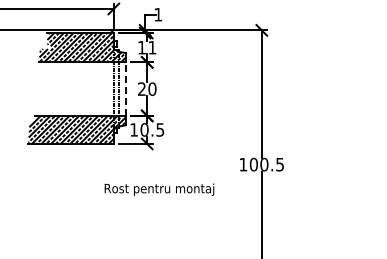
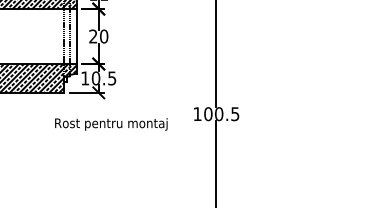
line: (125, 89) -> (76, 36), dashed -> solid
text: (159, 189) -> (111, 124), moved

